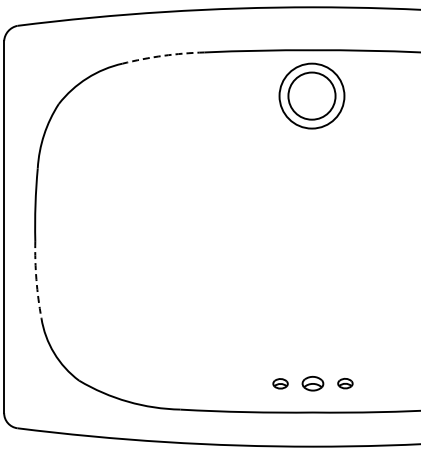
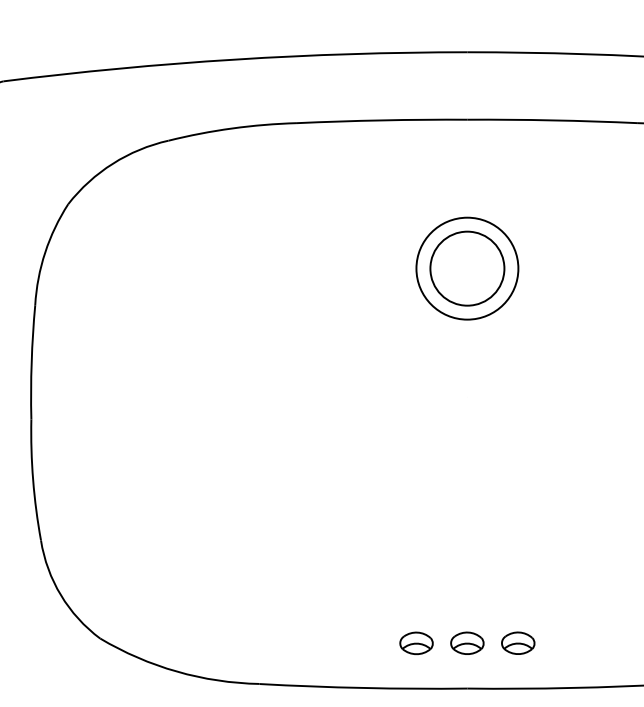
arc: (163, 55) -> (232, 127), dashed -> solid
part: (311, 95) -> (466, 267), moved
arc: (36, 279) -> (33, 479), dashed -> solid
part: (280, 383) -> (416, 642), size x1.43
part: (345, 383) -> (518, 642), size x1.43

